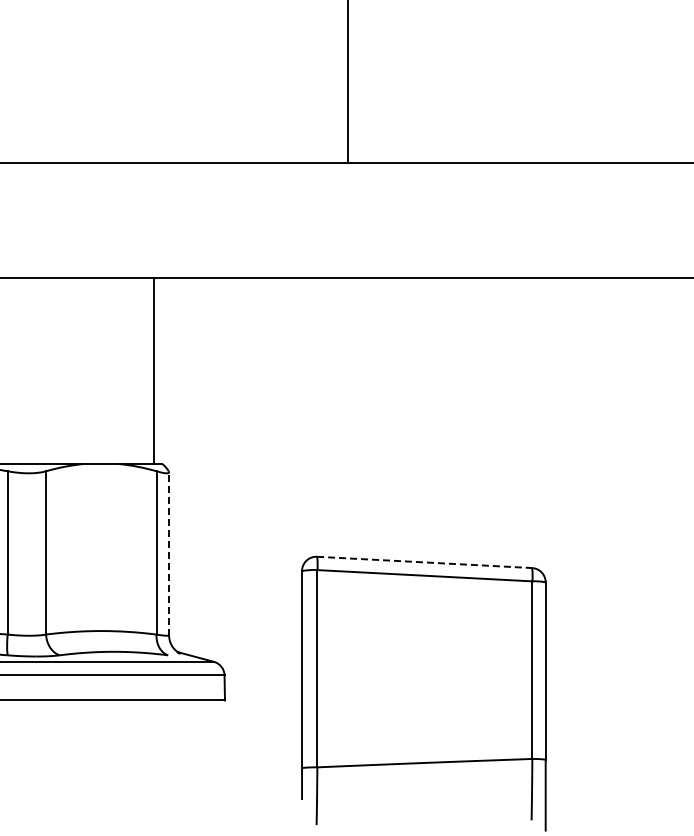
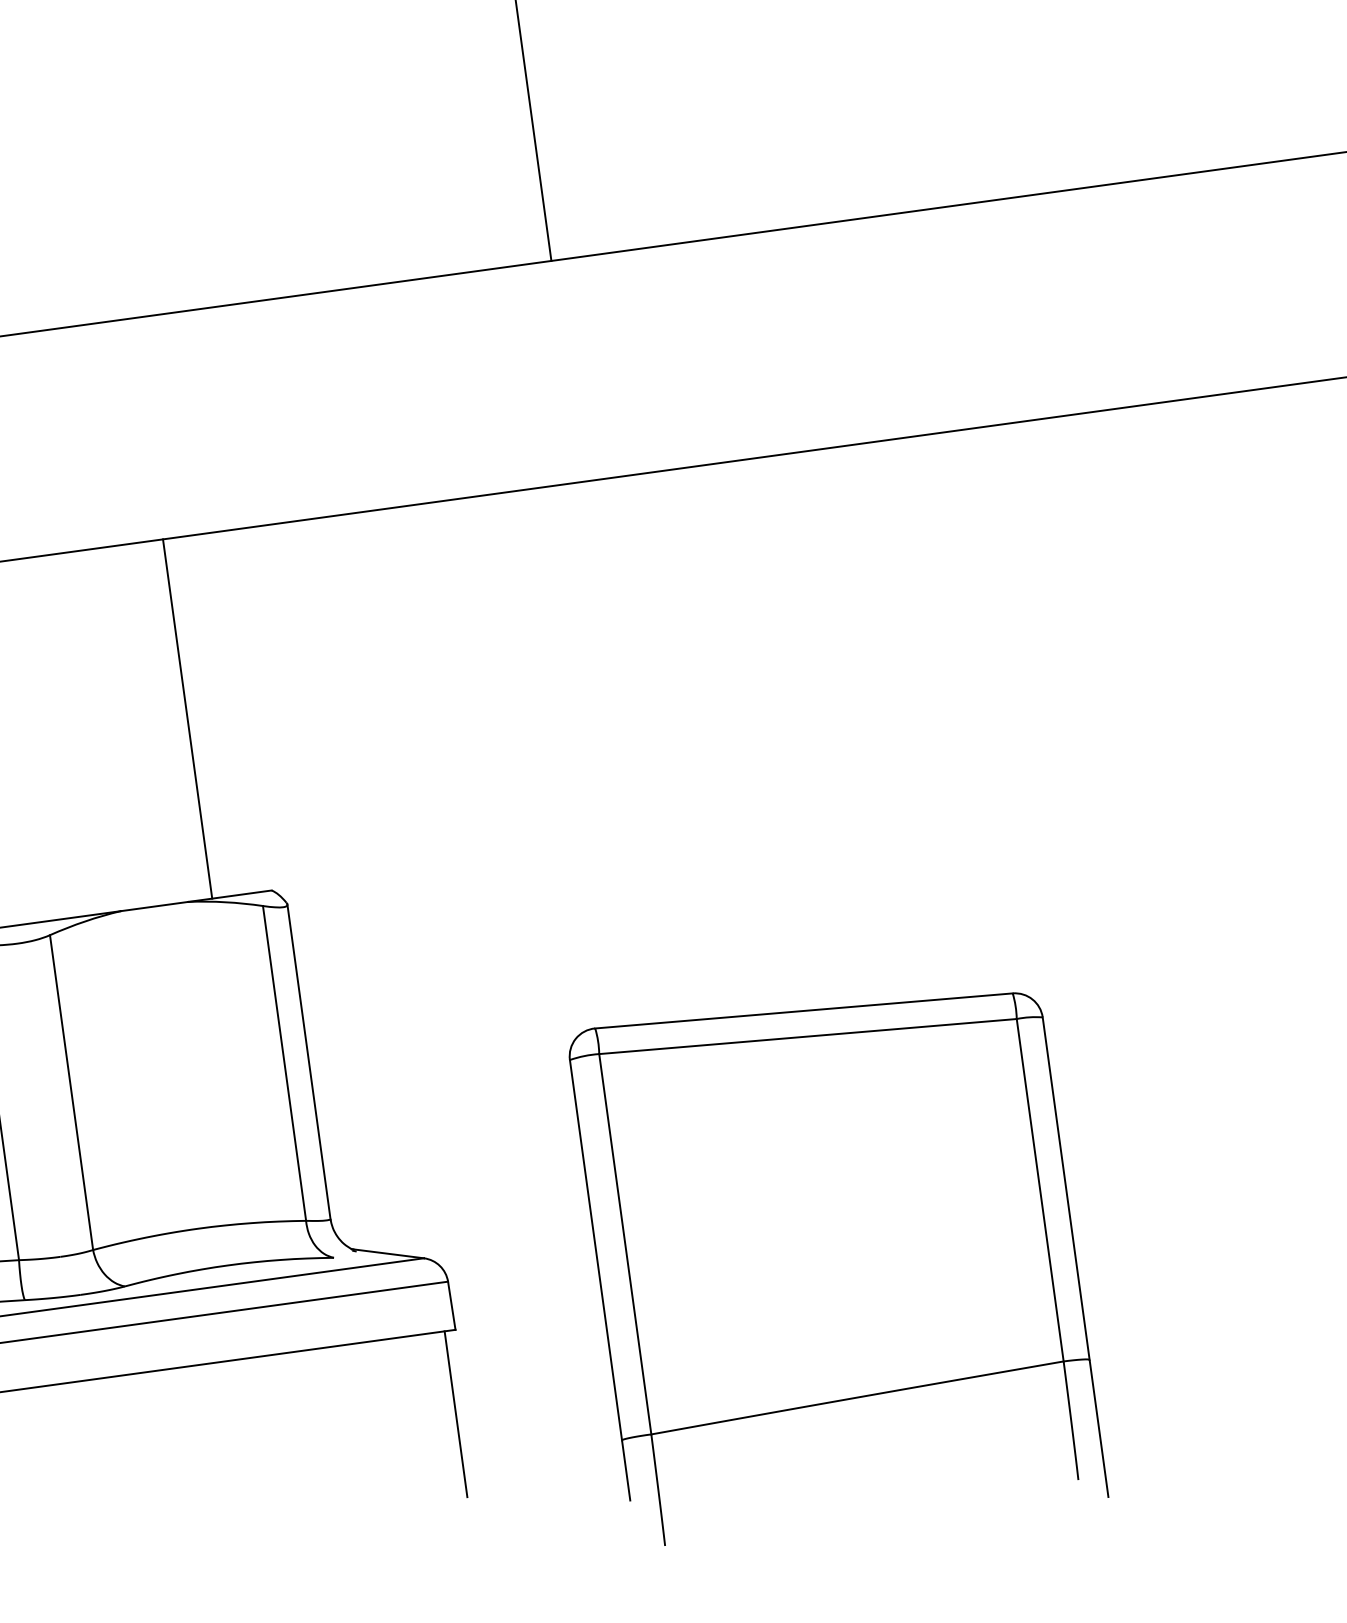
line: (154, 370) -> (188, 718), moved
line: (169, 553) -> (309, 1061), dashed -> solid
line: (424, 562) -> (803, 1011), dashed -> solid
line: (219, 743) -> (456, 1414), added

